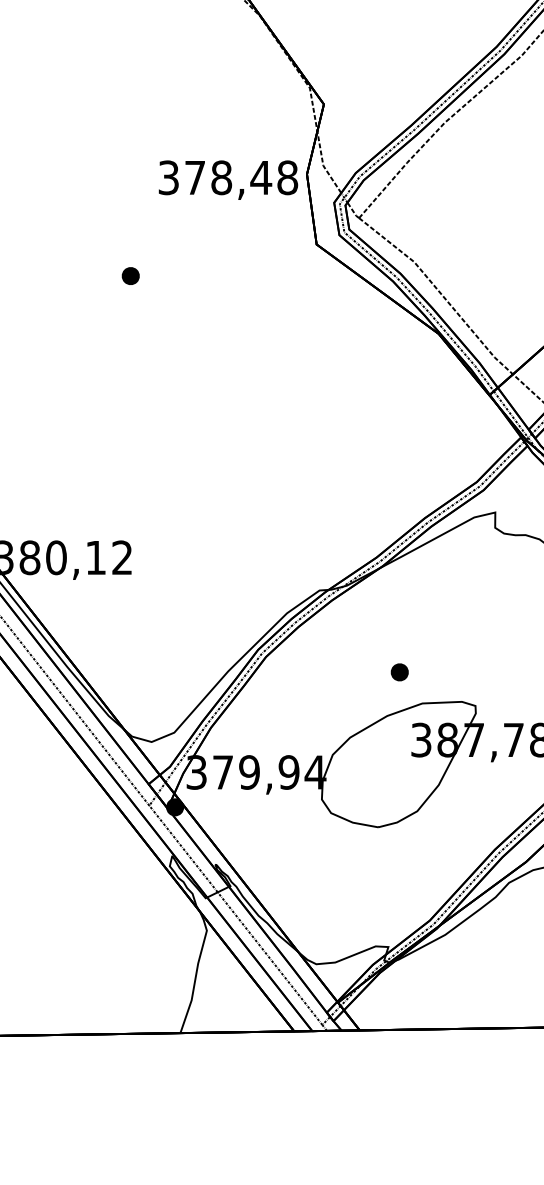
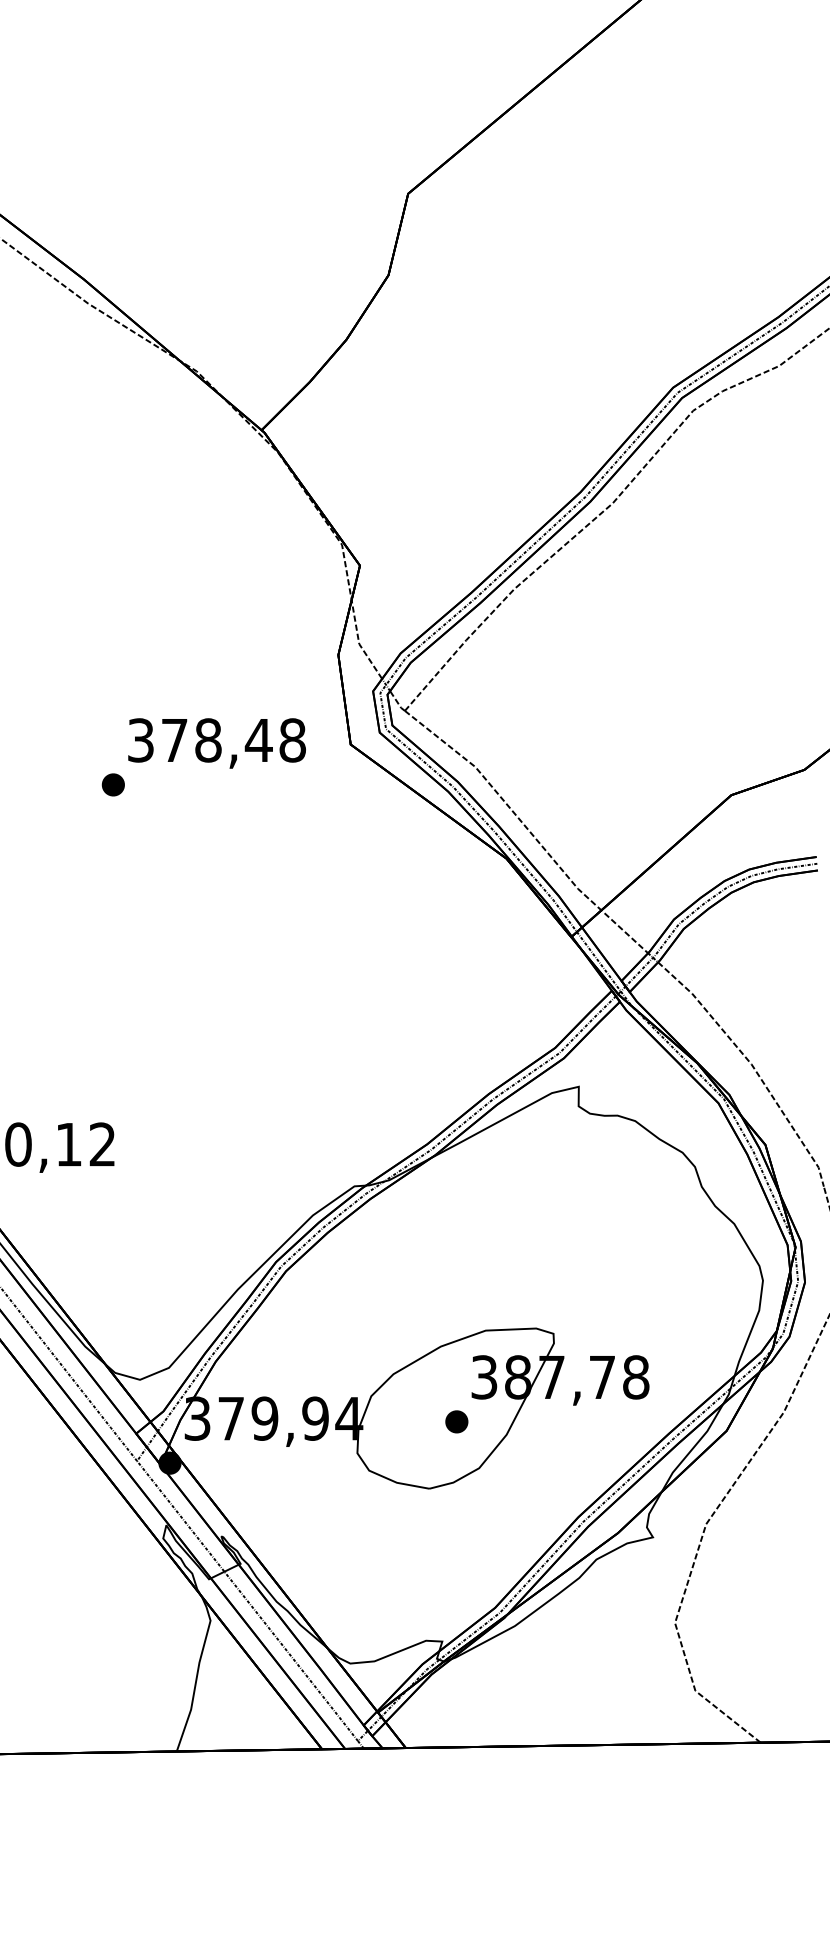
text: (227, 180) -> (216, 743), moved
part: (399, 672) -> (456, 1421), moved

